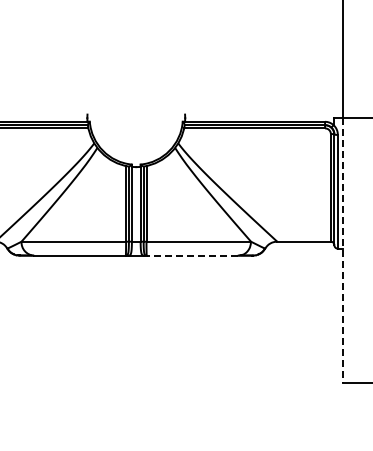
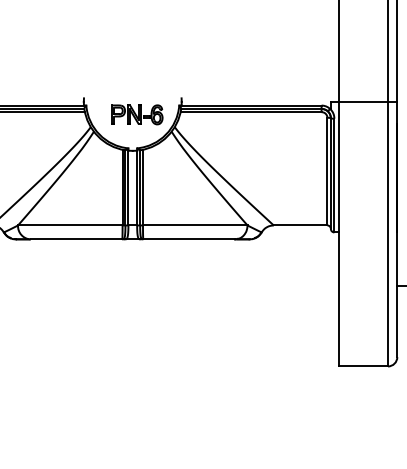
part: (140, 130) -> (137, 114), added
line: (342, 250) -> (339, 234), dashed -> solid
line: (192, 255) -> (189, 239), dashed -> solid

